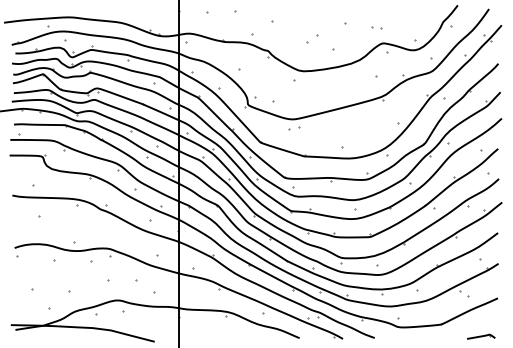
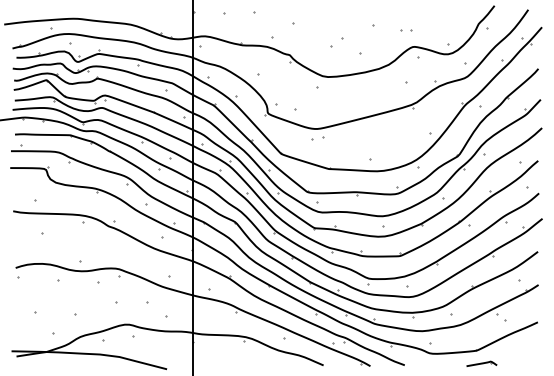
part: (480, 336) -> (481, 363), moved

